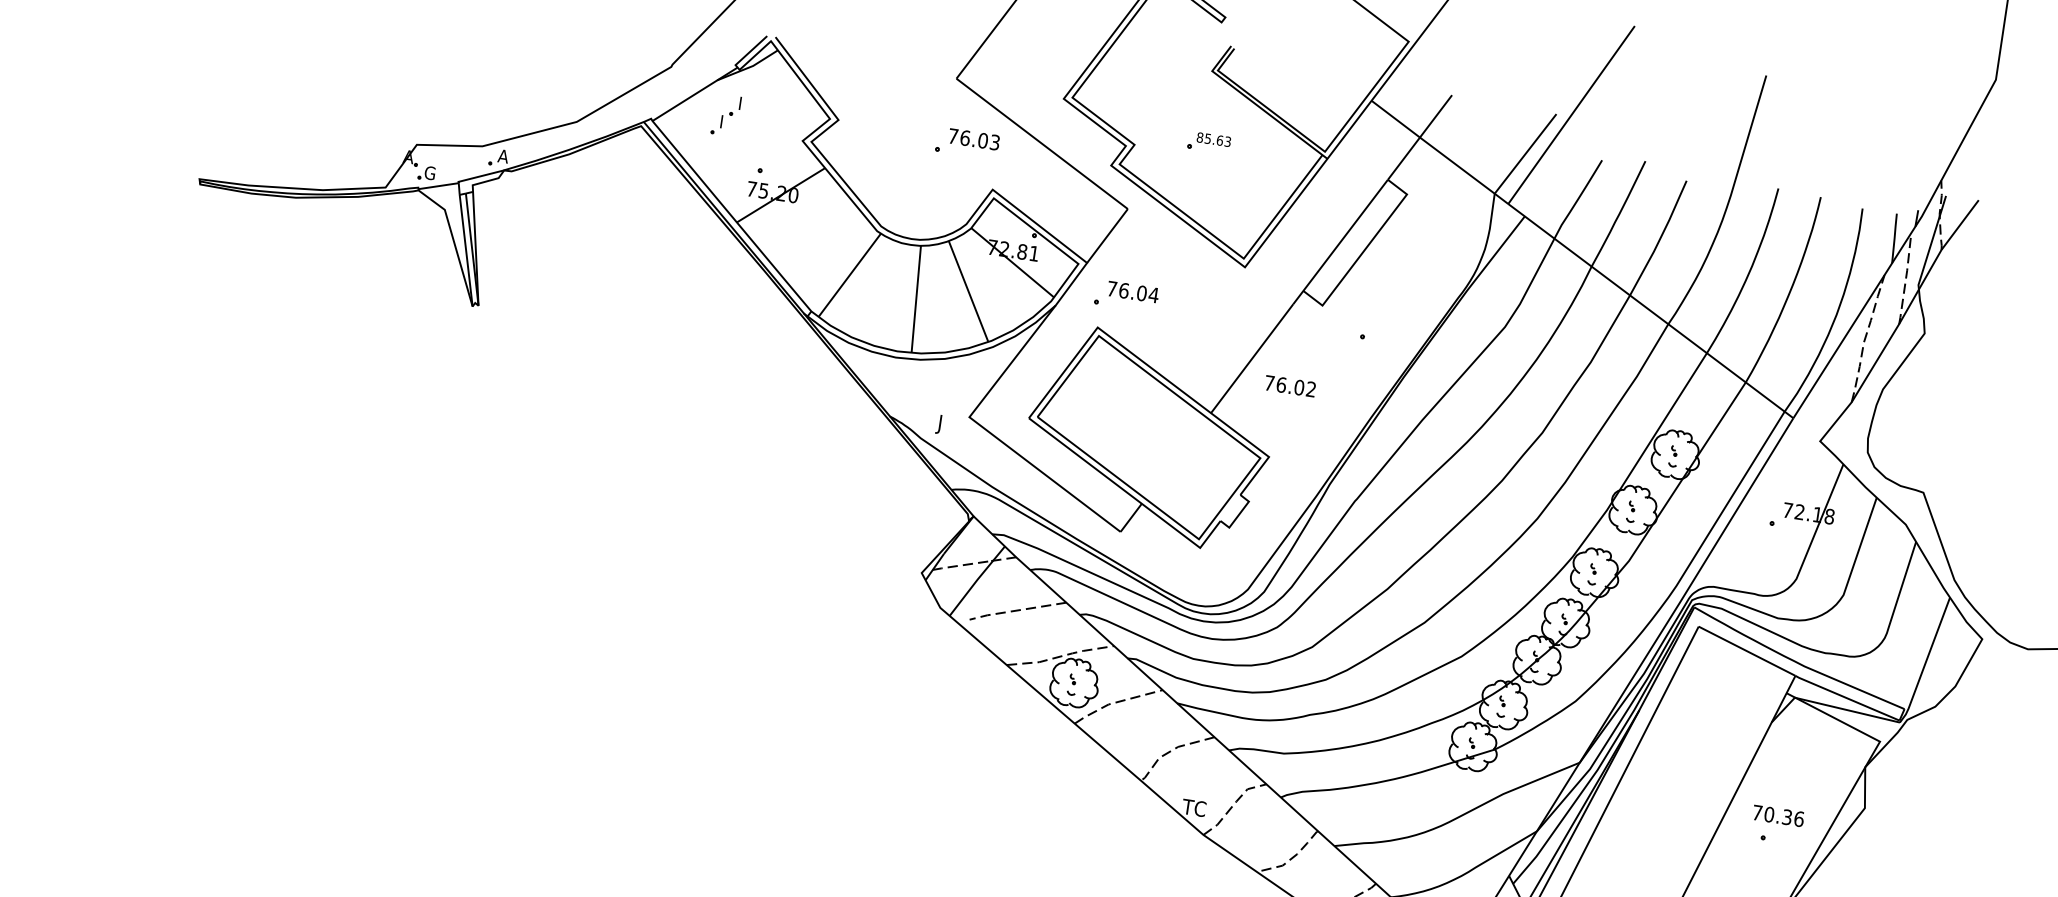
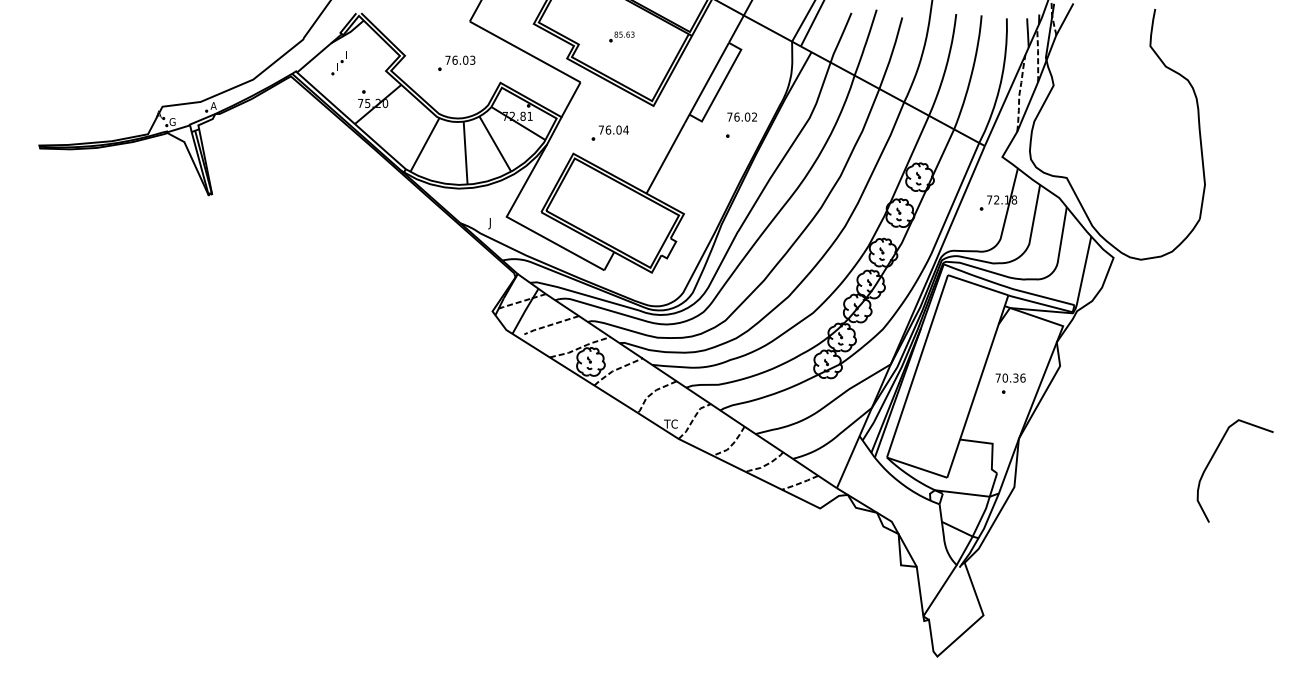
part: (967, 142) -> (456, 62), moved
part: (1125, 295) -> (609, 132), moved
text: (1289, 385) -> (741, 116), moved

